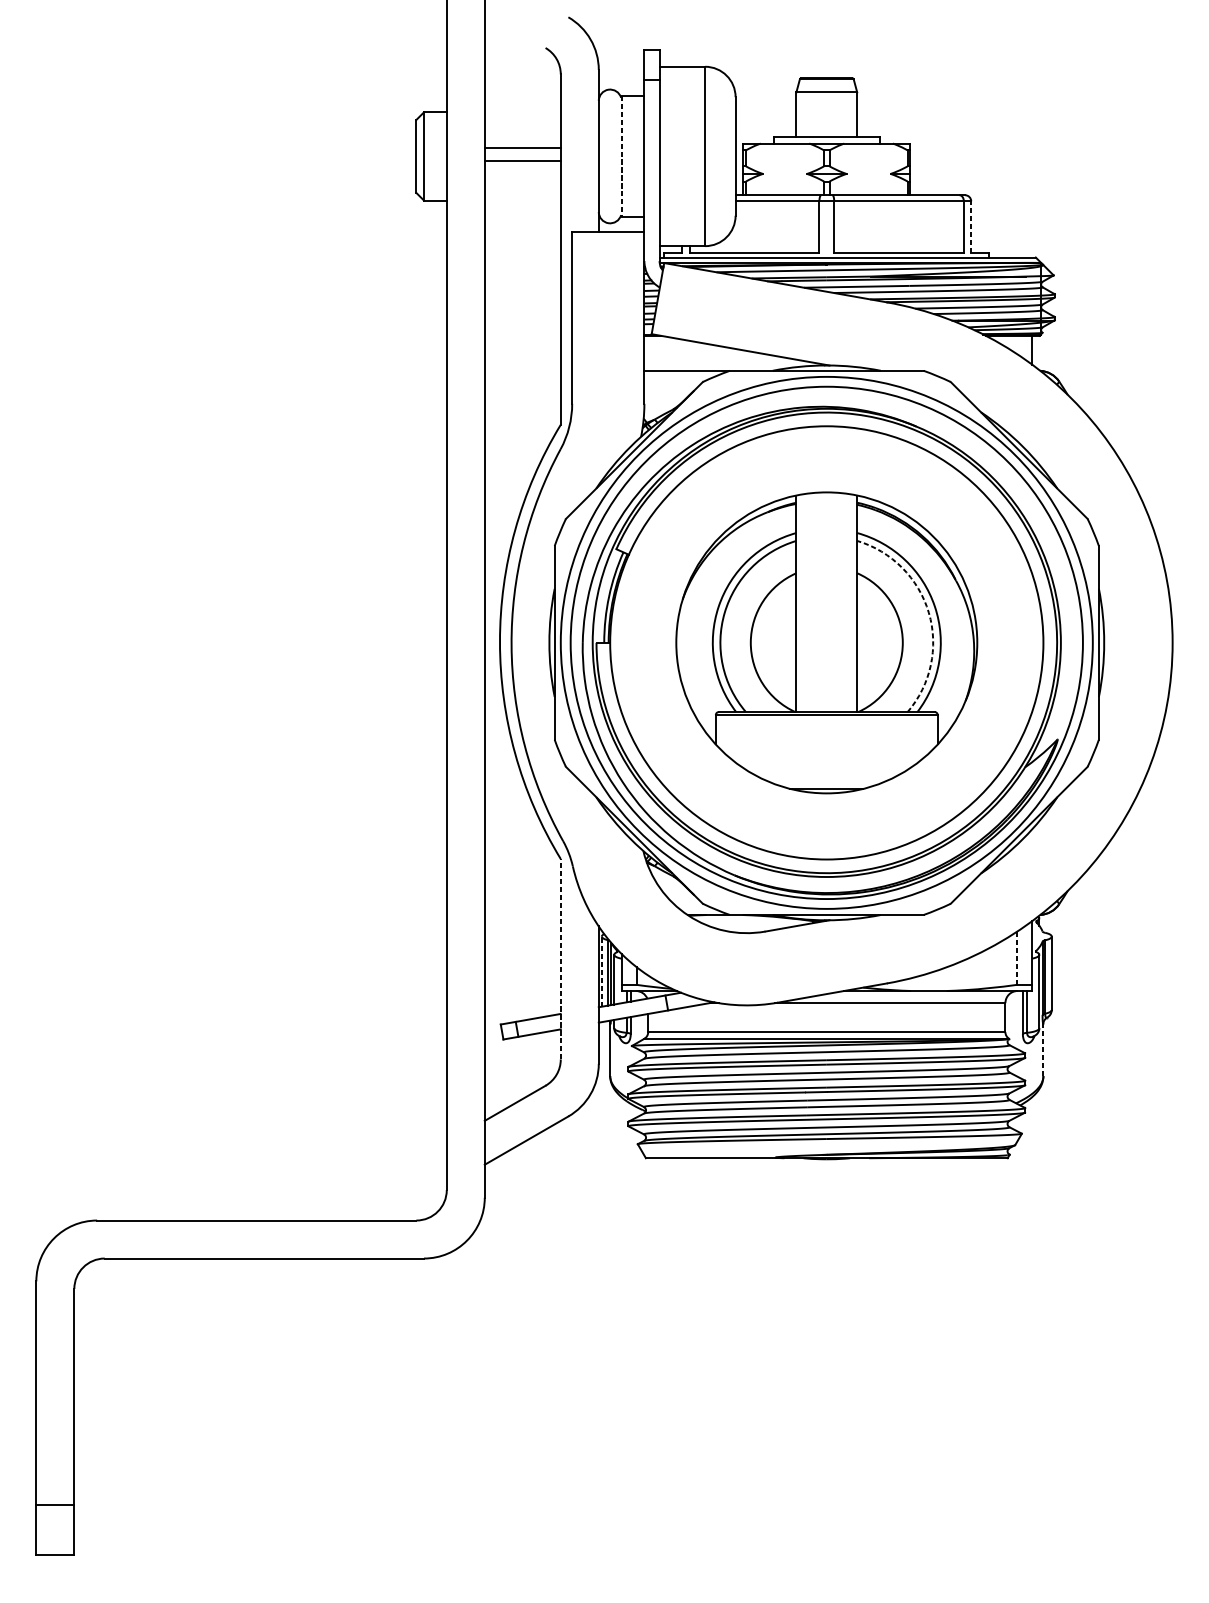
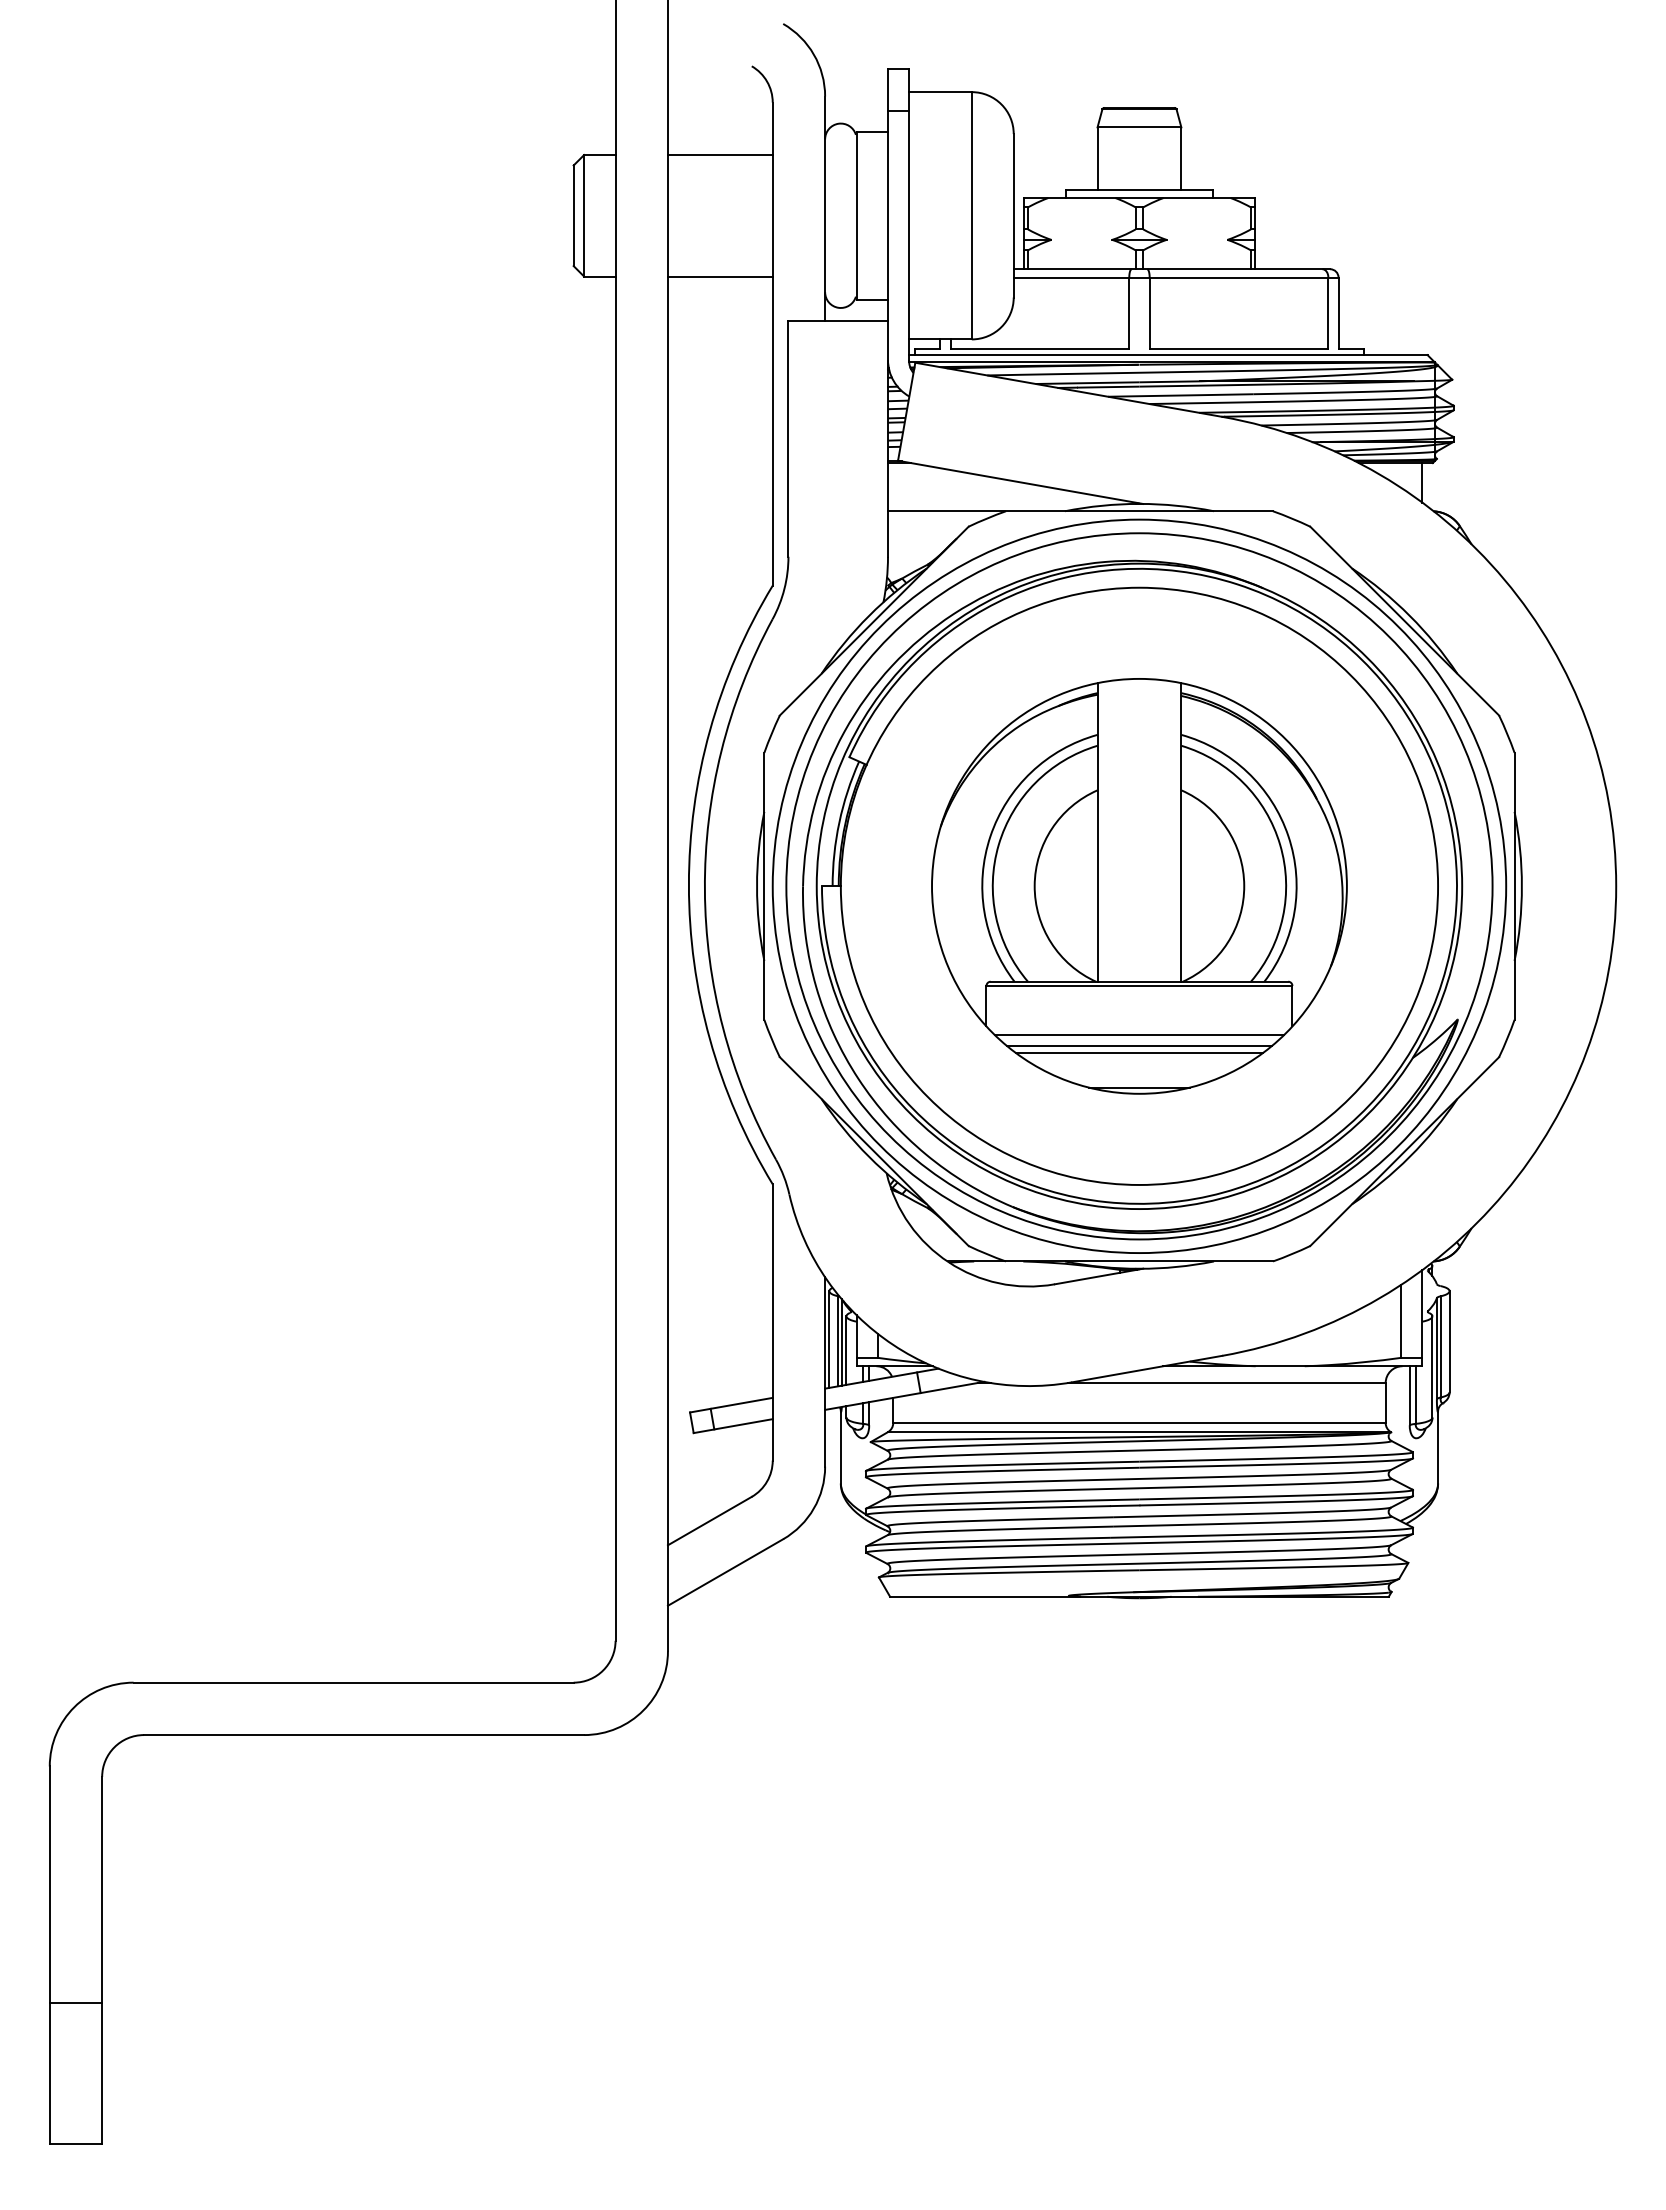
line: (522, 148) -> (719, 276), moved
line: (621, 156) -> (856, 215), dashed -> solid
line: (522, 161) -> (719, 155), moved
line: (971, 227) -> (1338, 313), dashed -> solid
arc: (929, 612) -> (1280, 844), dashed -> solid
line: (826, 751) -> (1139, 1035), added
line: (826, 758) -> (1139, 1045), added
line: (826, 763) -> (1139, 1052), added
line: (560, 958) -> (772, 1321), dashed -> solid
line: (1016, 958) -> (1401, 1321), dashed -> solid
line: (601, 971) -> (829, 1339), dashed -> solid
line: (1043, 1049) -> (1438, 1446), dashed -> solid
line: (55, 1504) -> (75, 2003), moved

